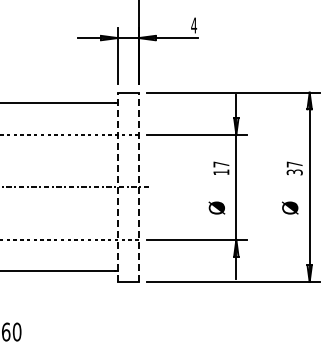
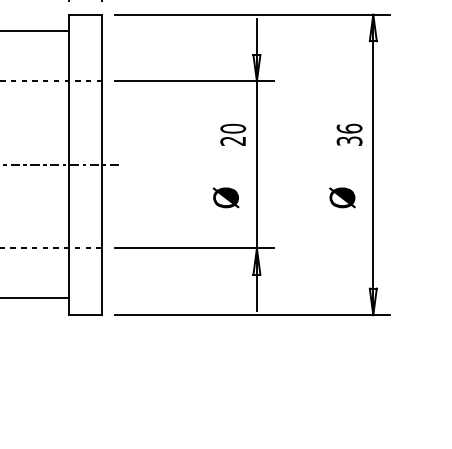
text: (294, 164) -> (349, 128), 37 -> 36
text: (221, 168) -> (233, 135), 17 -> 20
line: (117, 187) -> (68, 165), dashed -> solid
line: (138, 187) -> (101, 165), dashed -> solid

